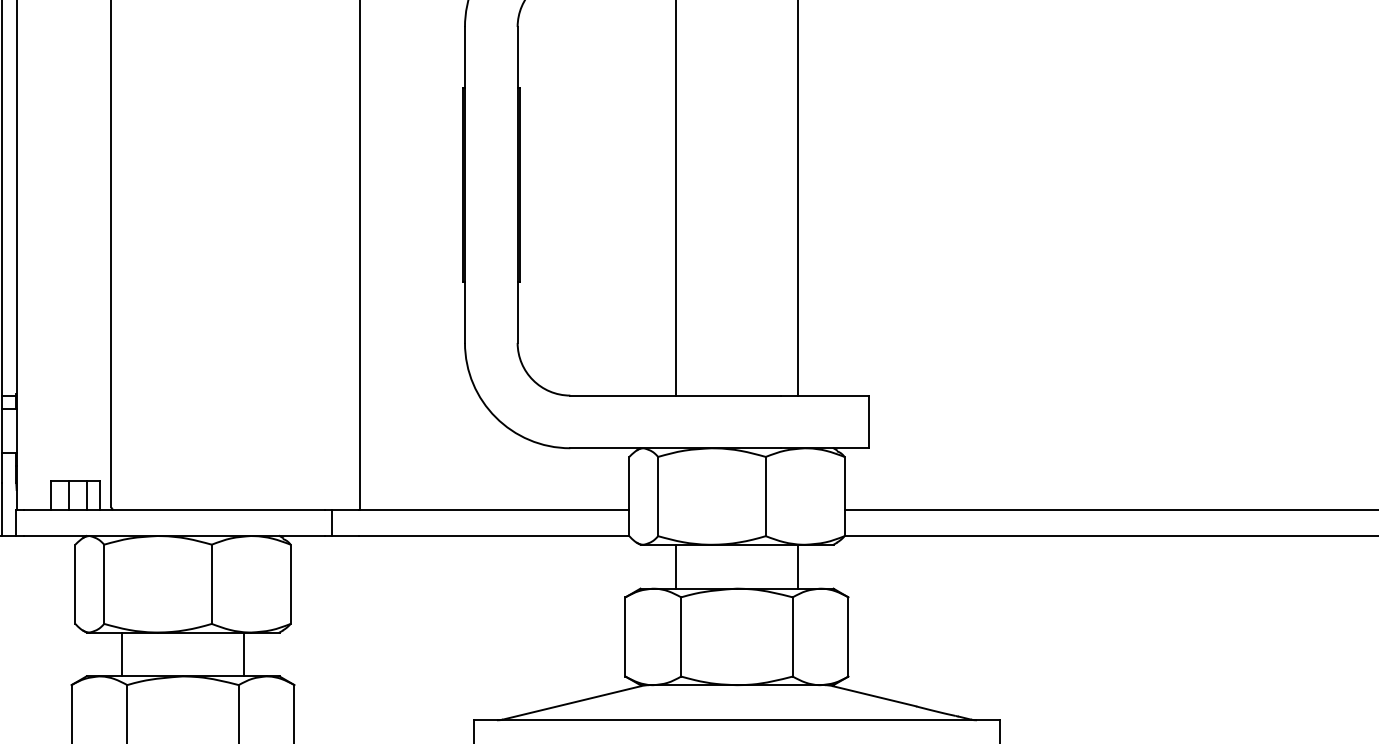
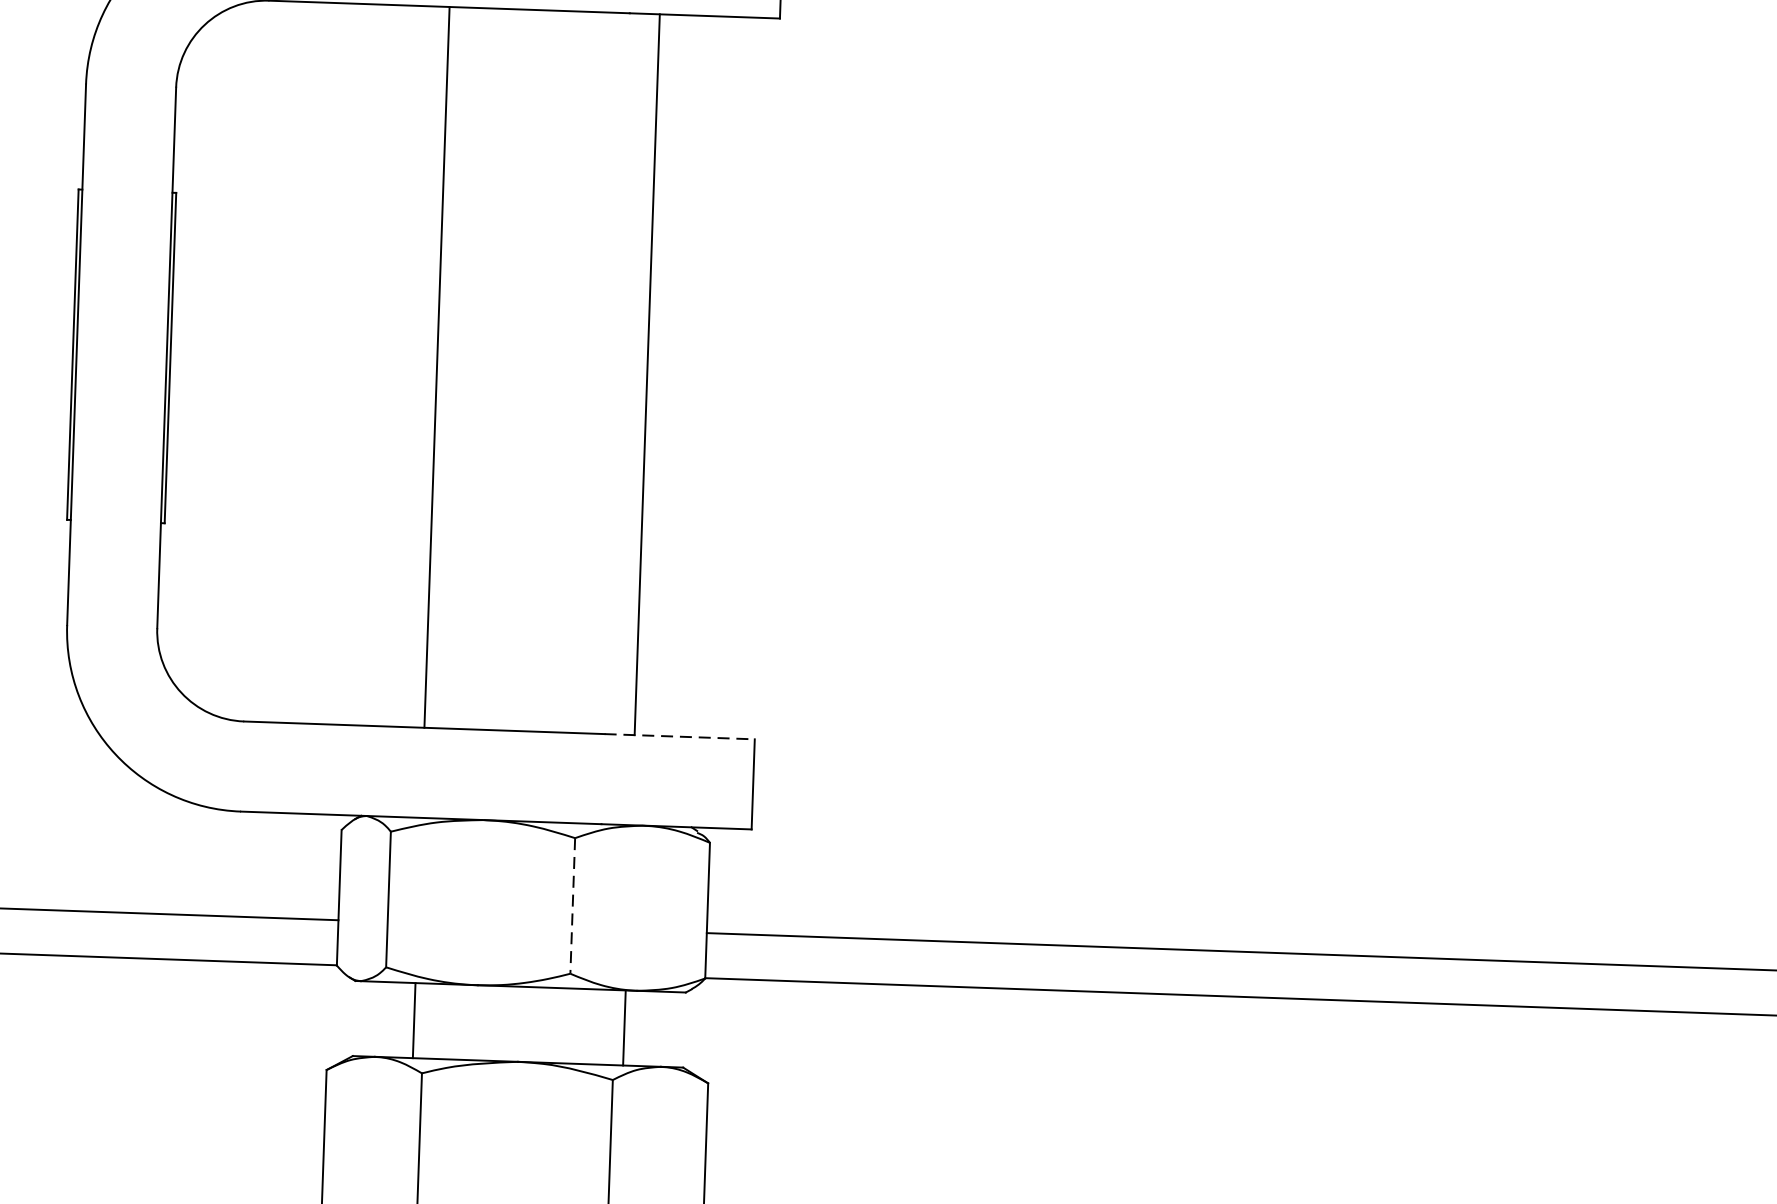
line: (824, 395) -> (679, 736), solid -> dashed
line: (765, 496) -> (572, 905), solid -> dashed

